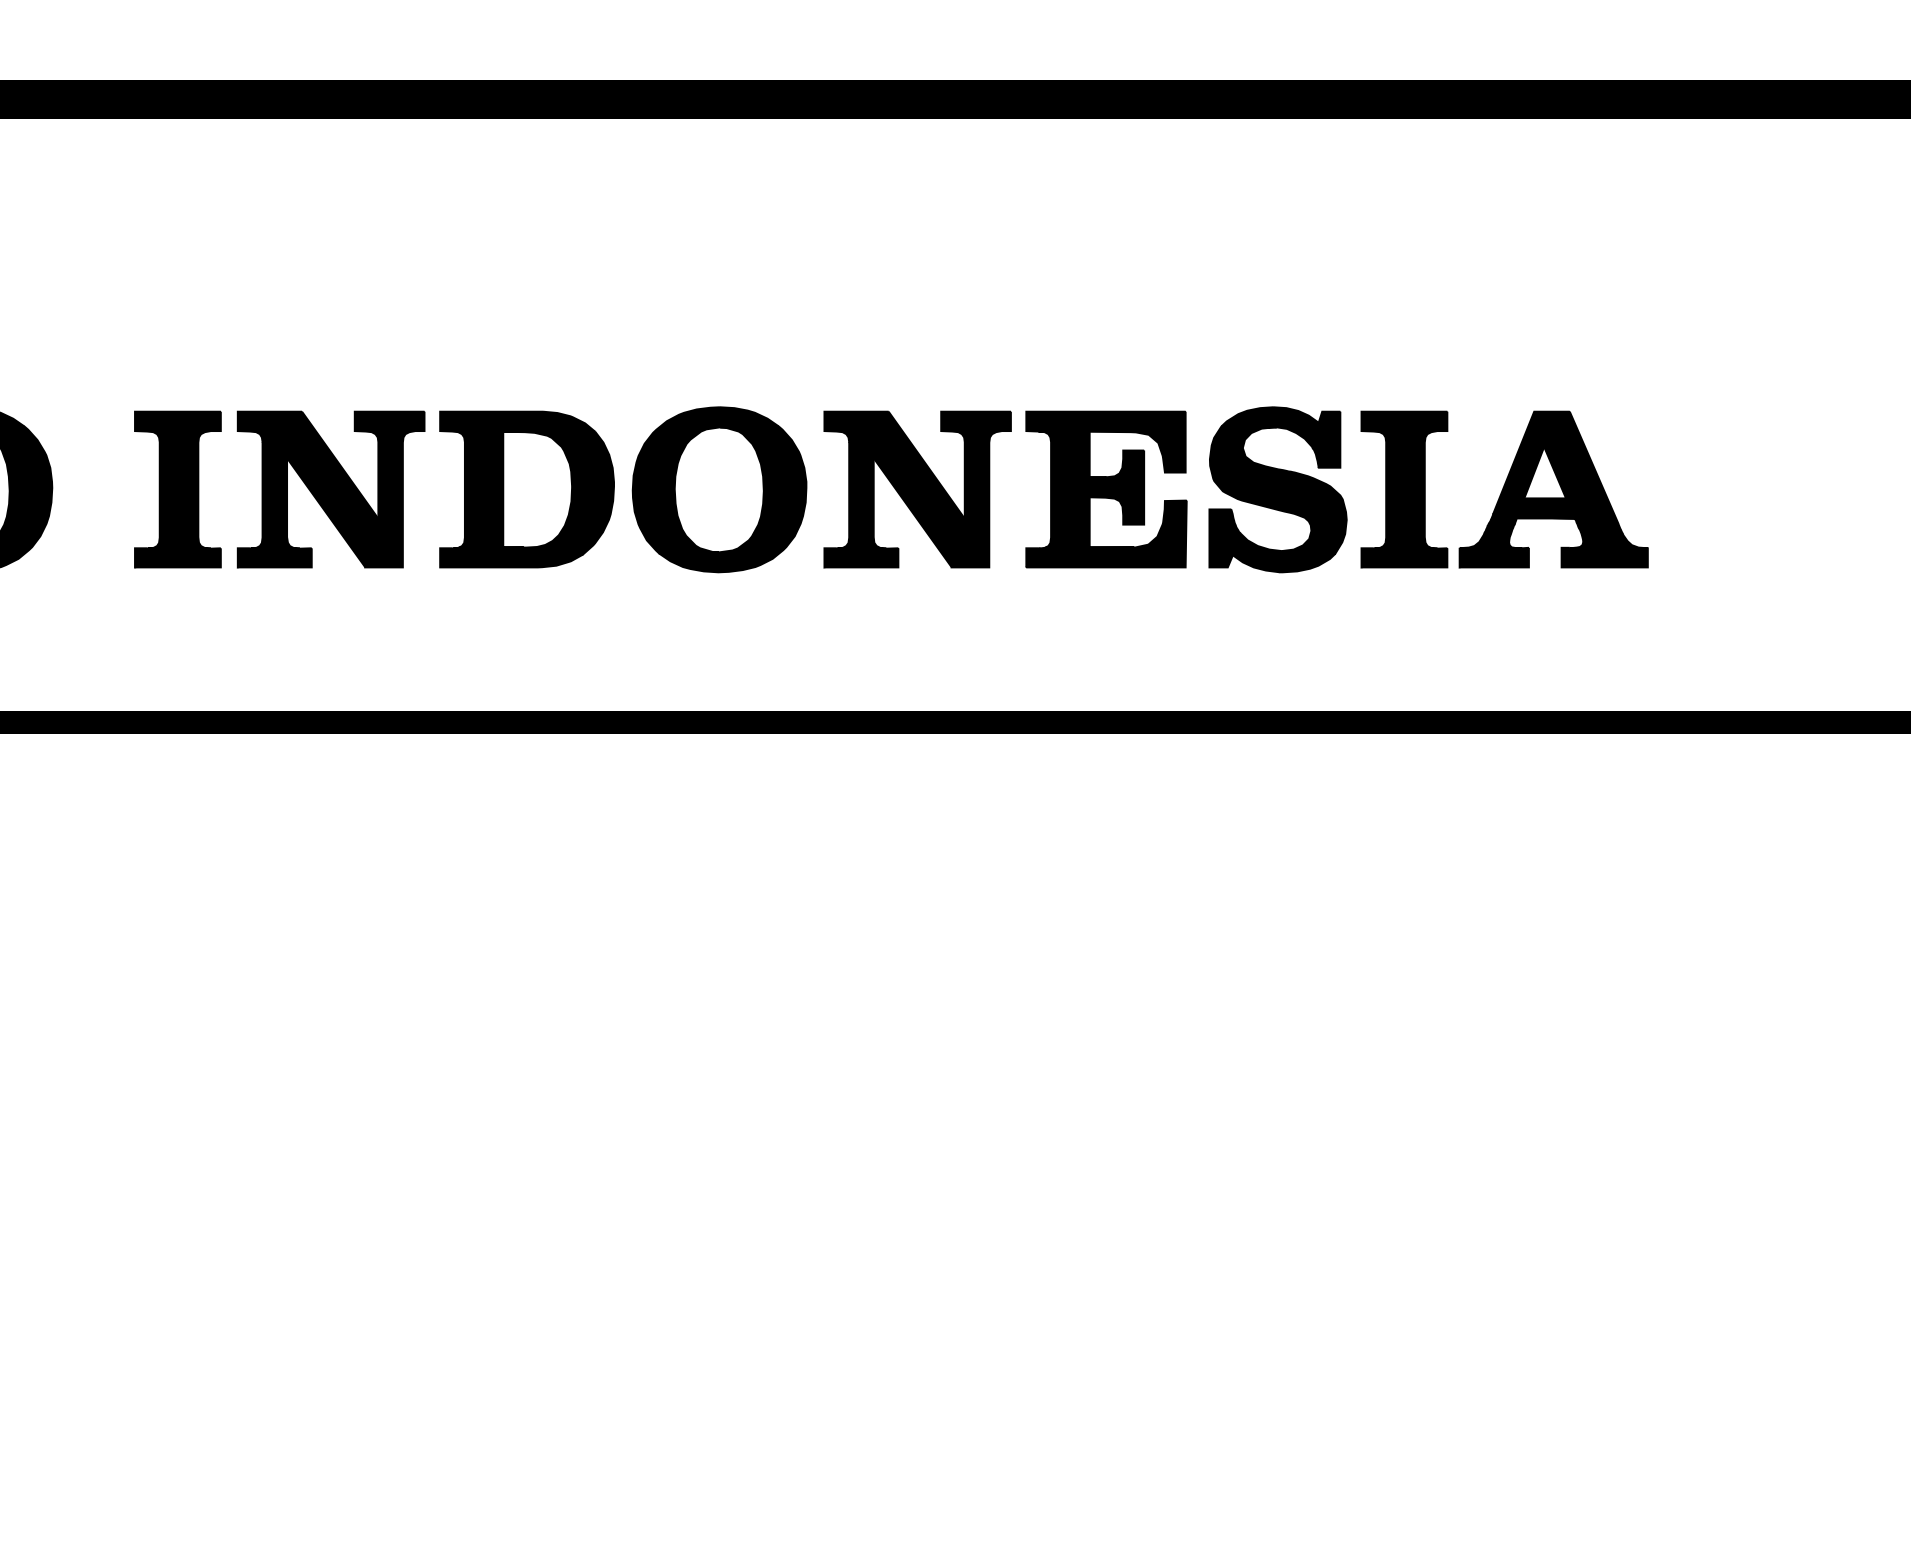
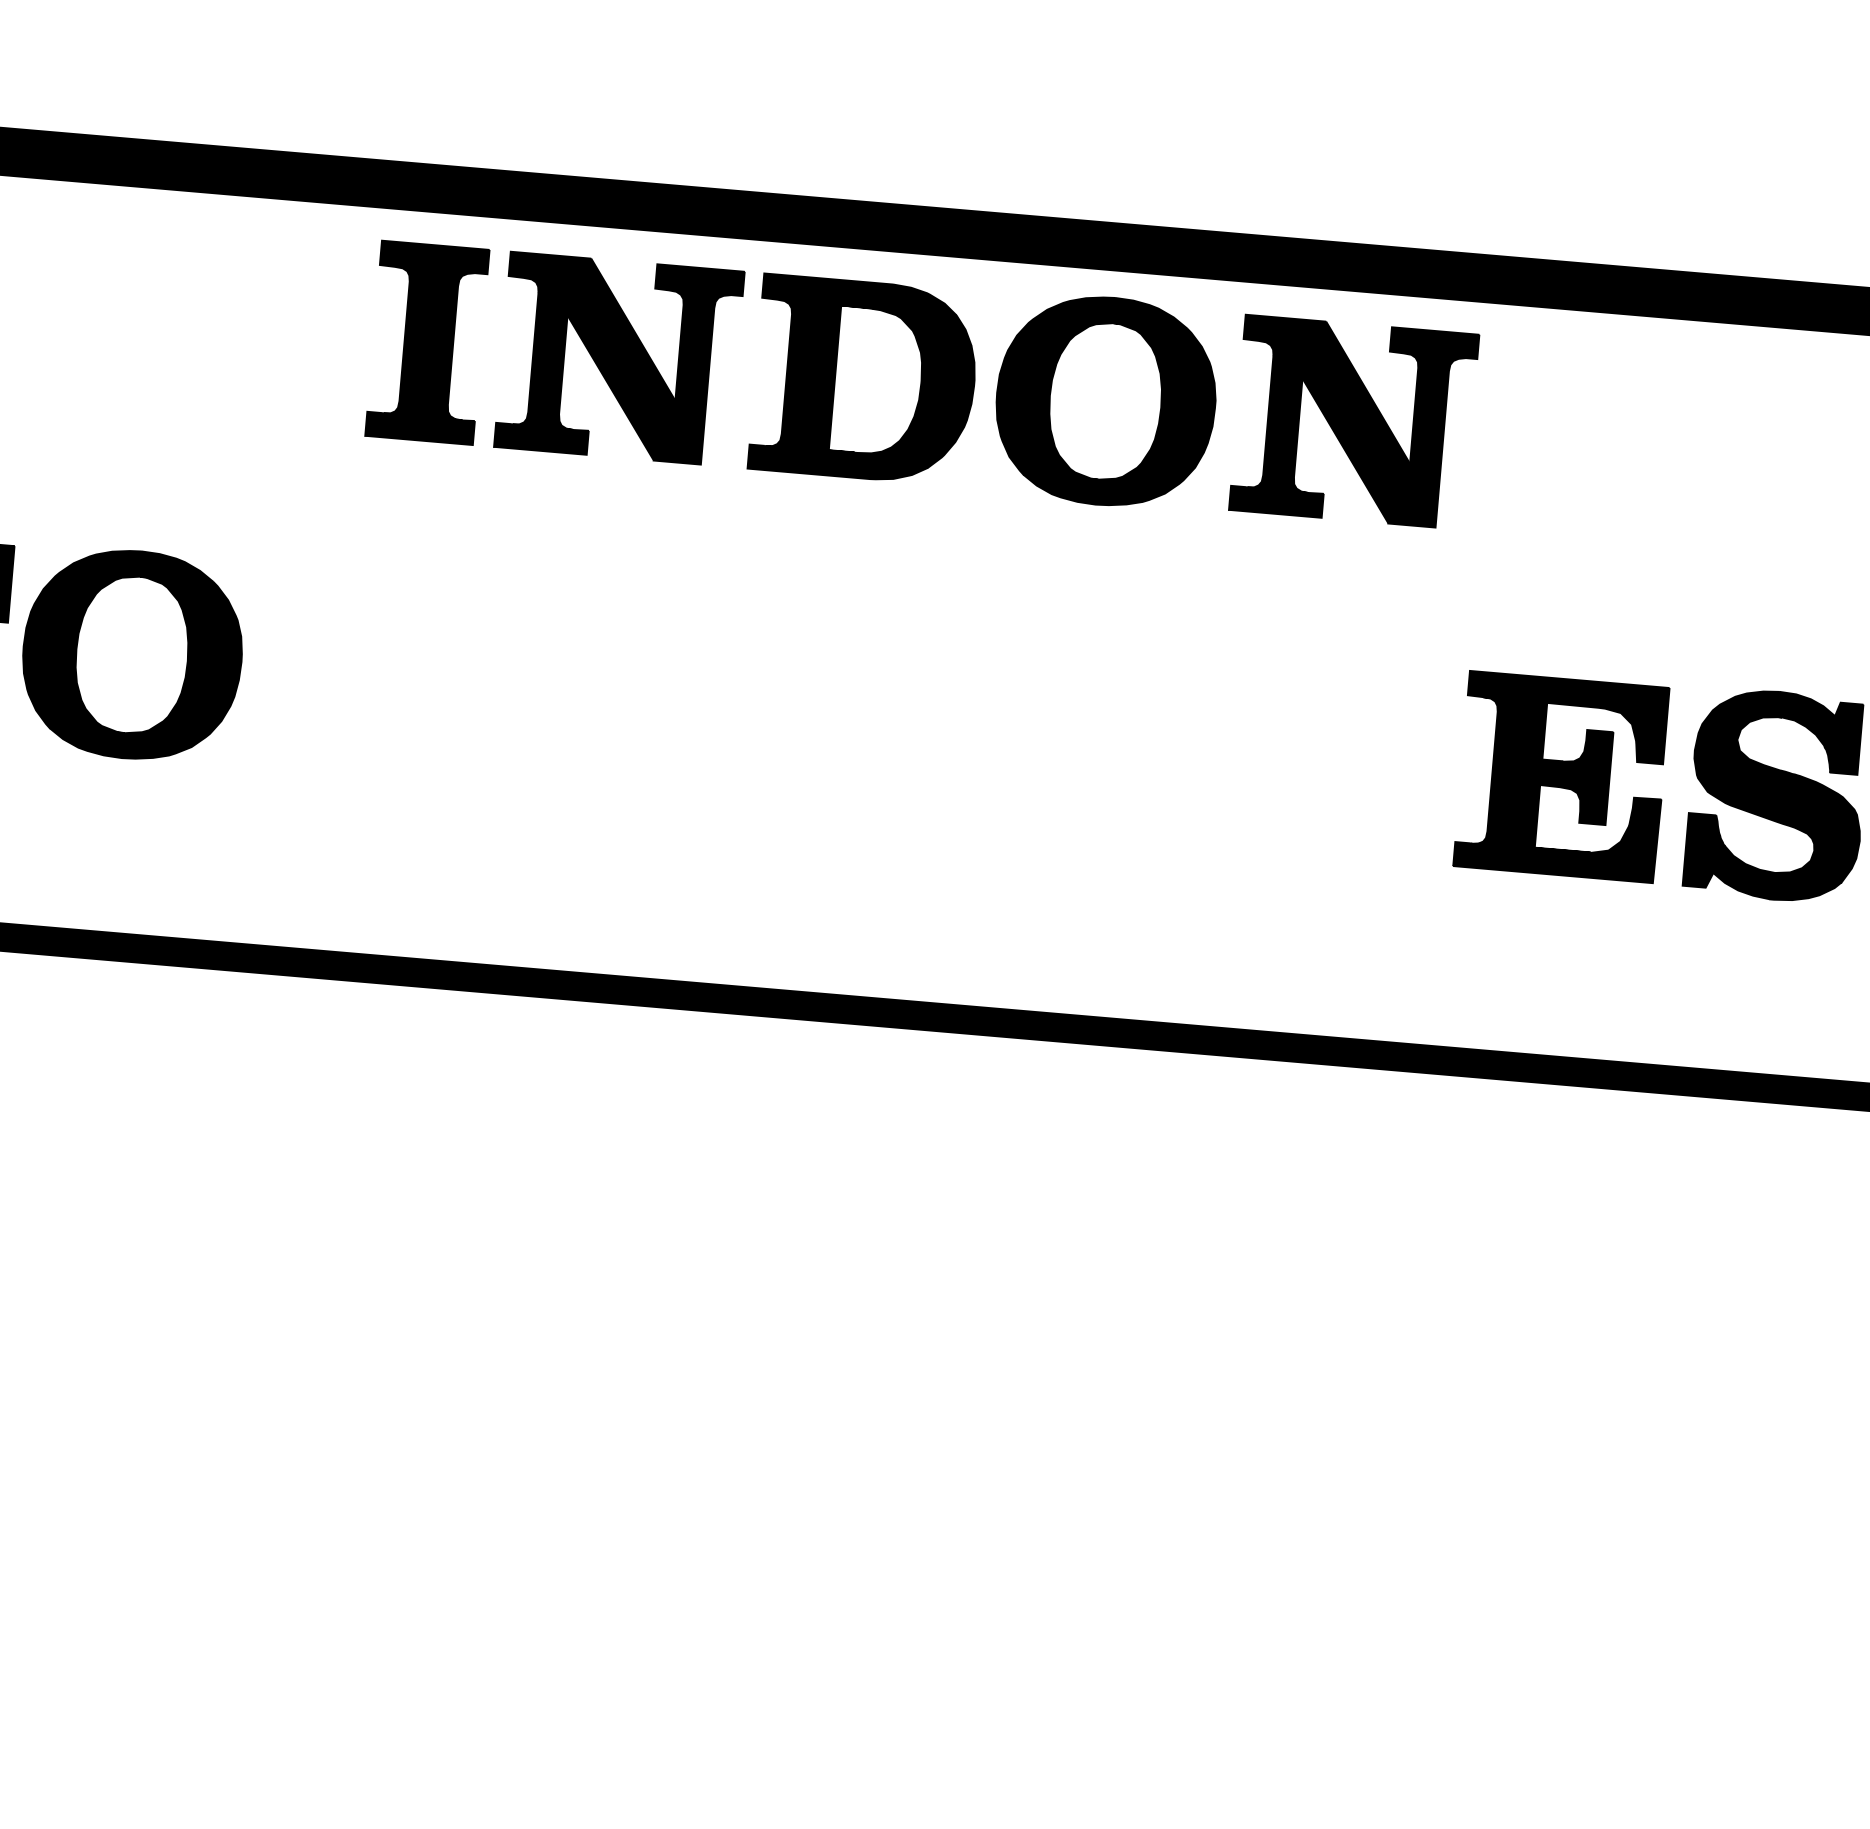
part: (572, 489) -> (921, 385), moved

